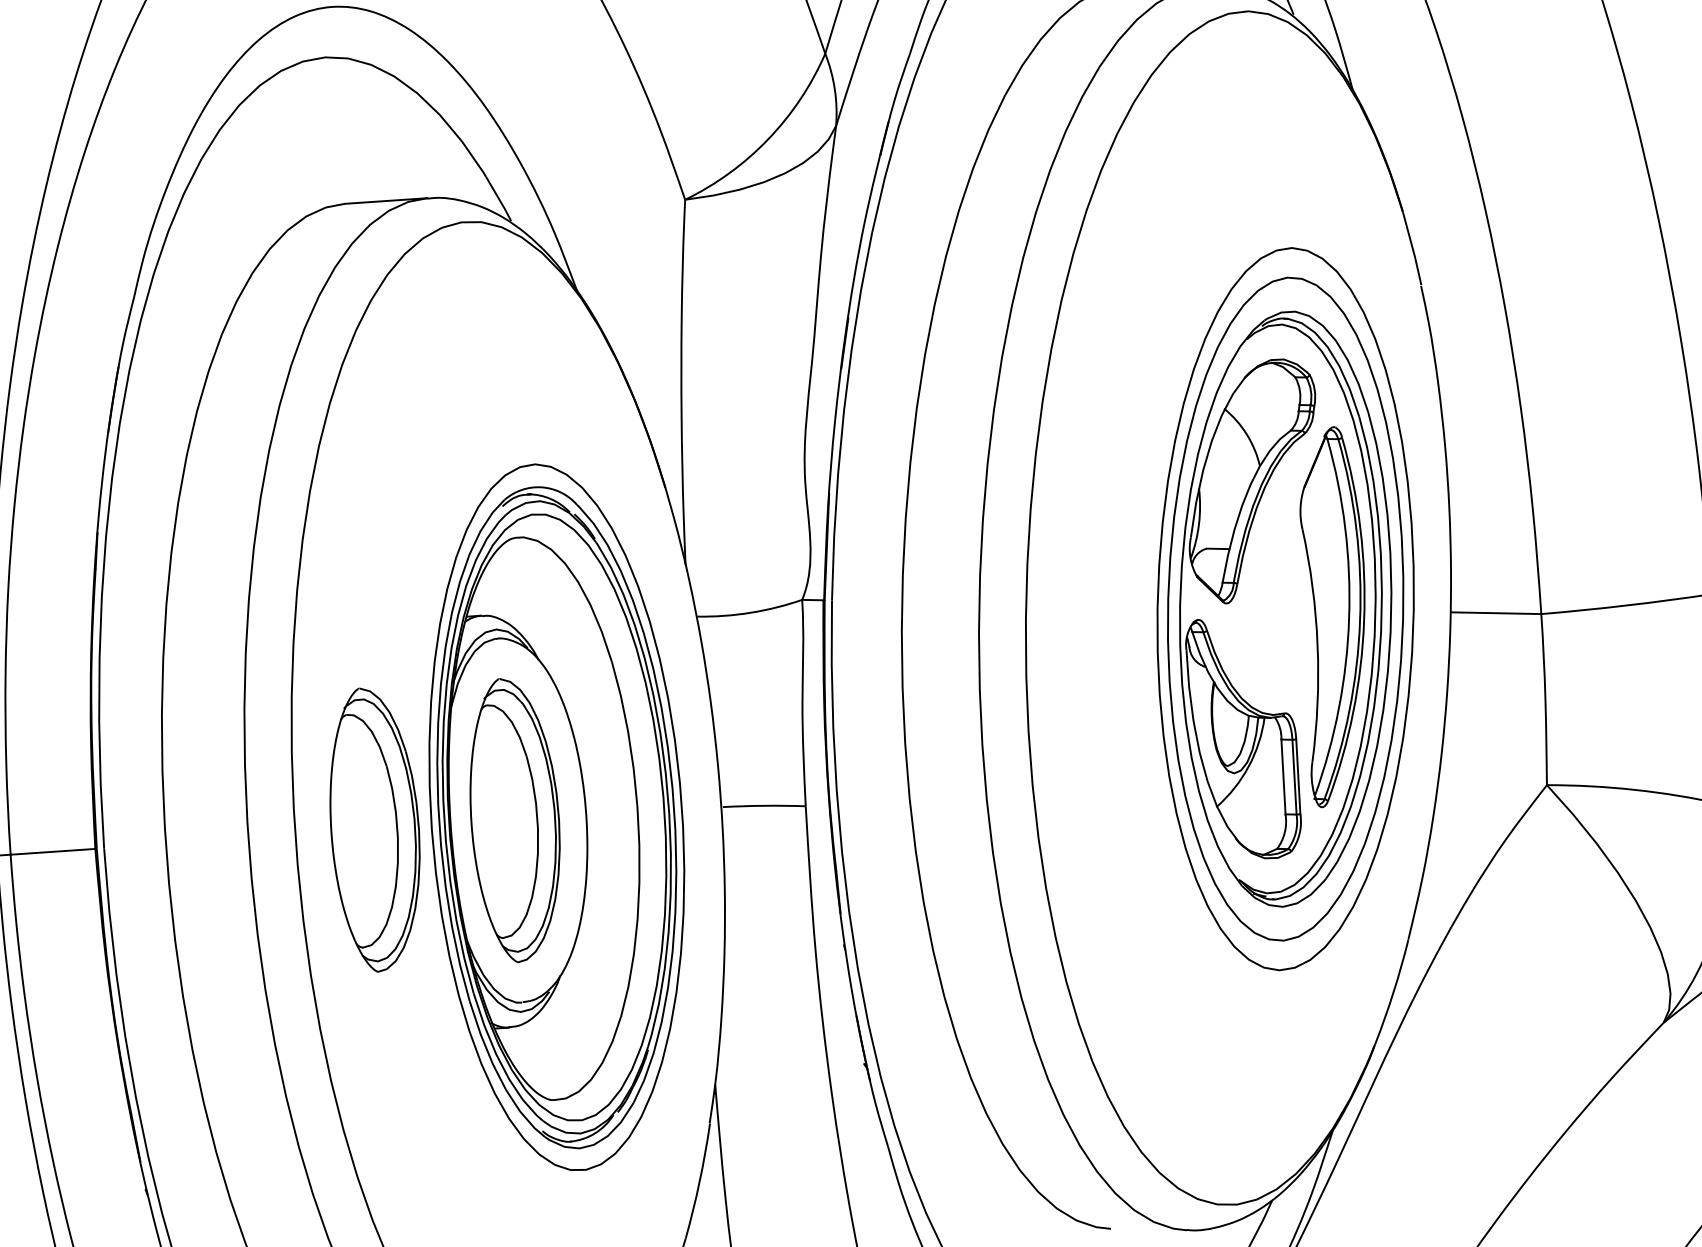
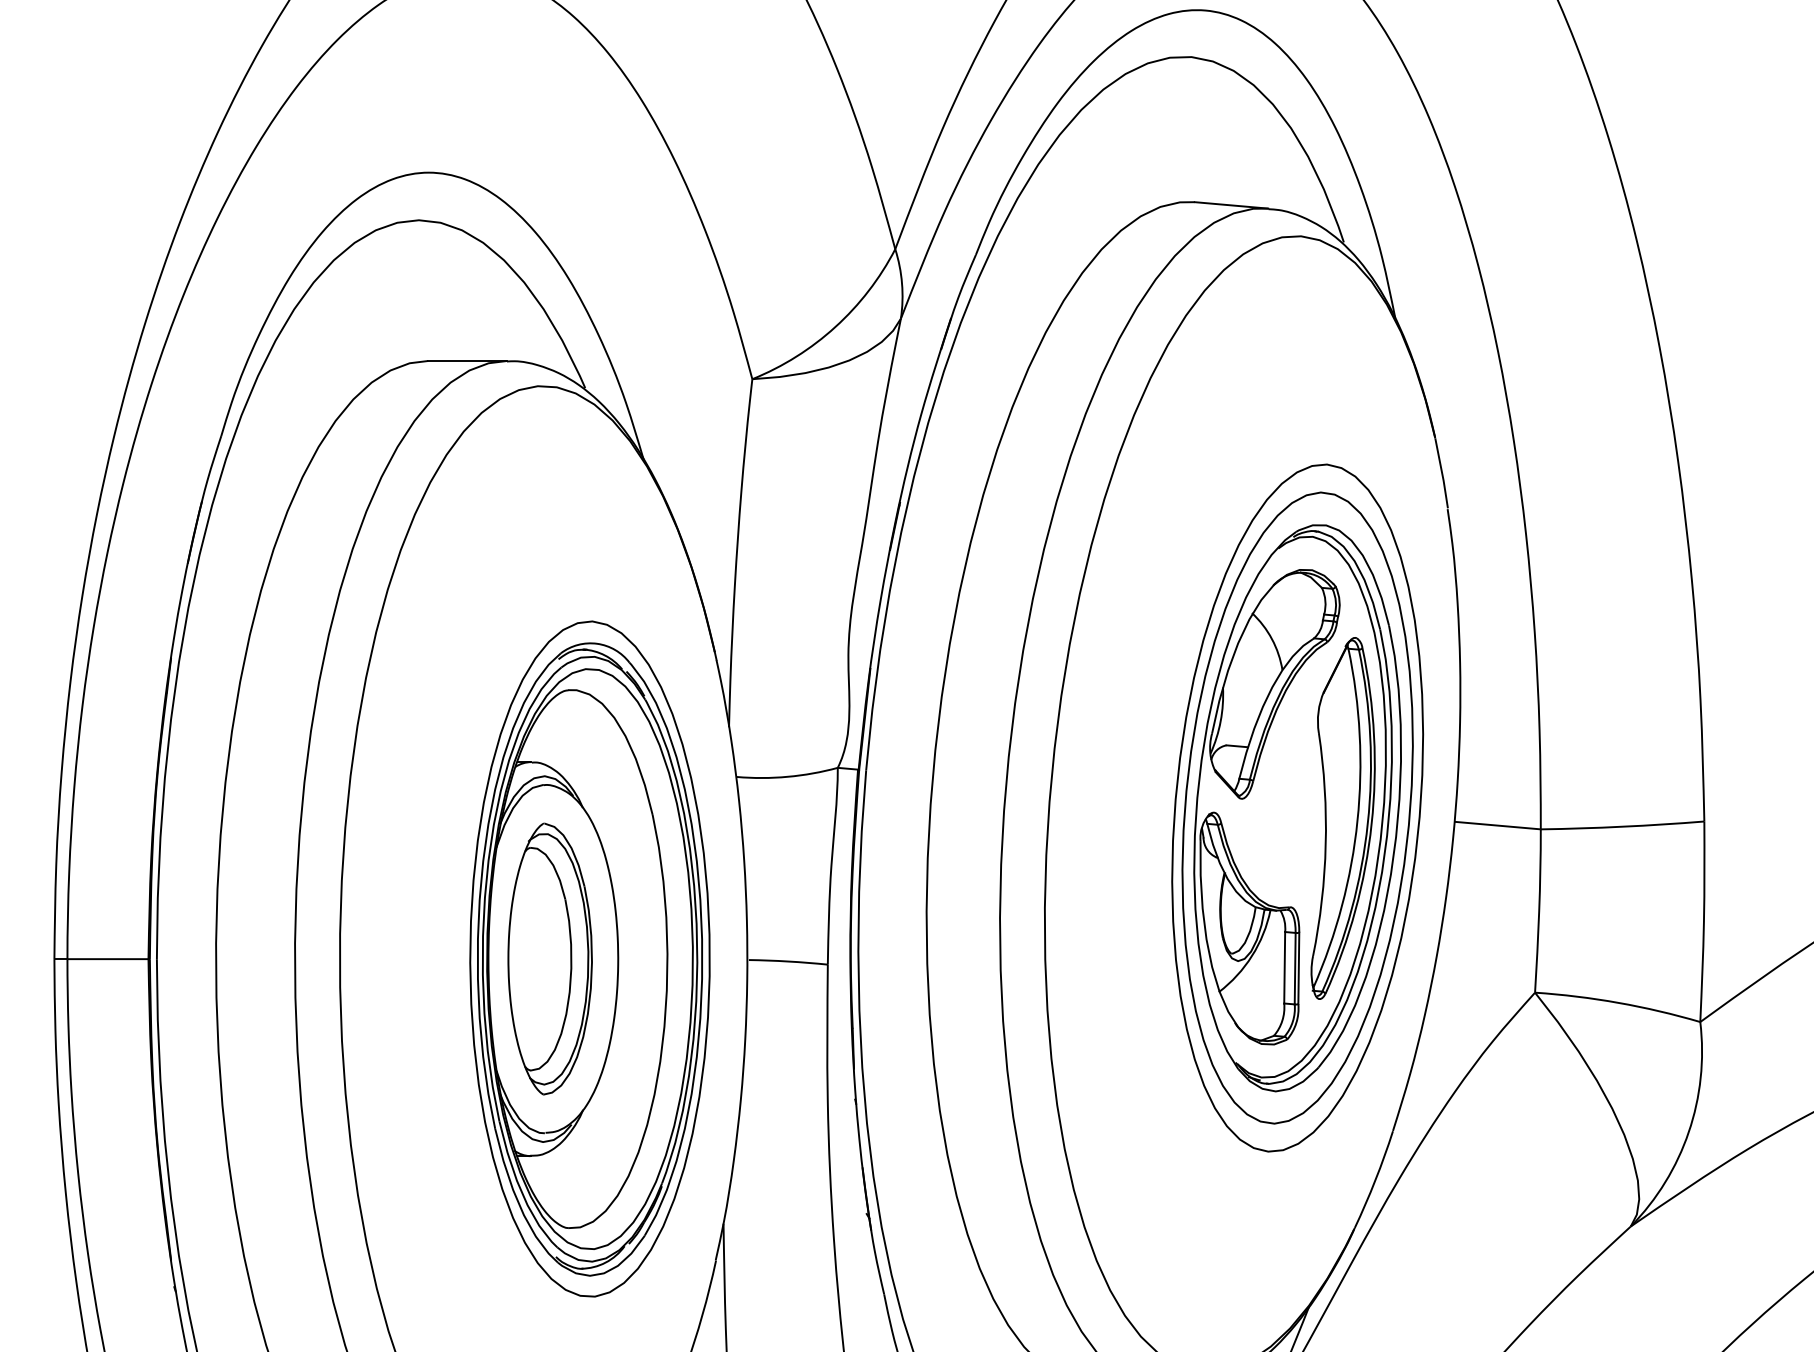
part: (374, 829) -> (415, 958), removed

